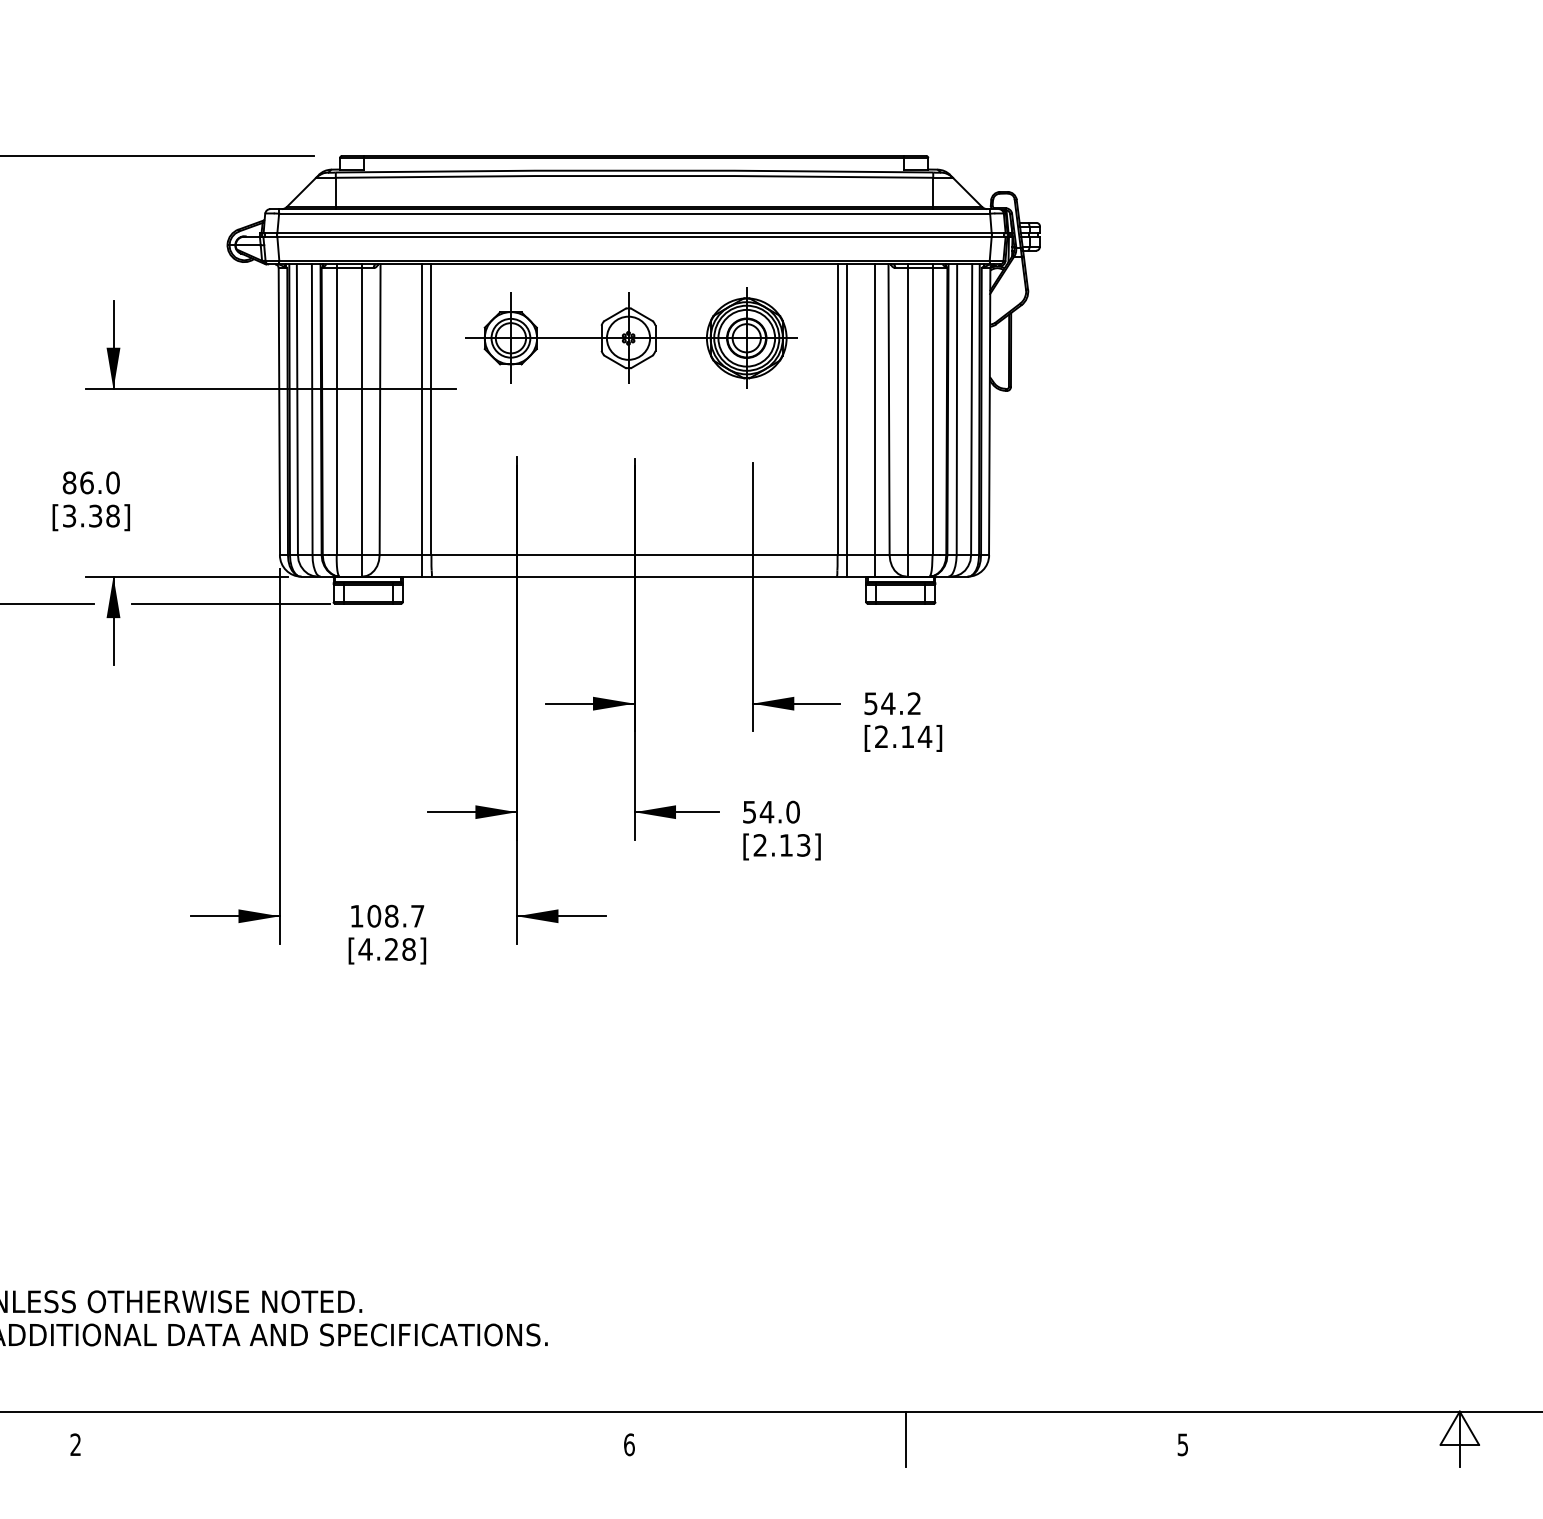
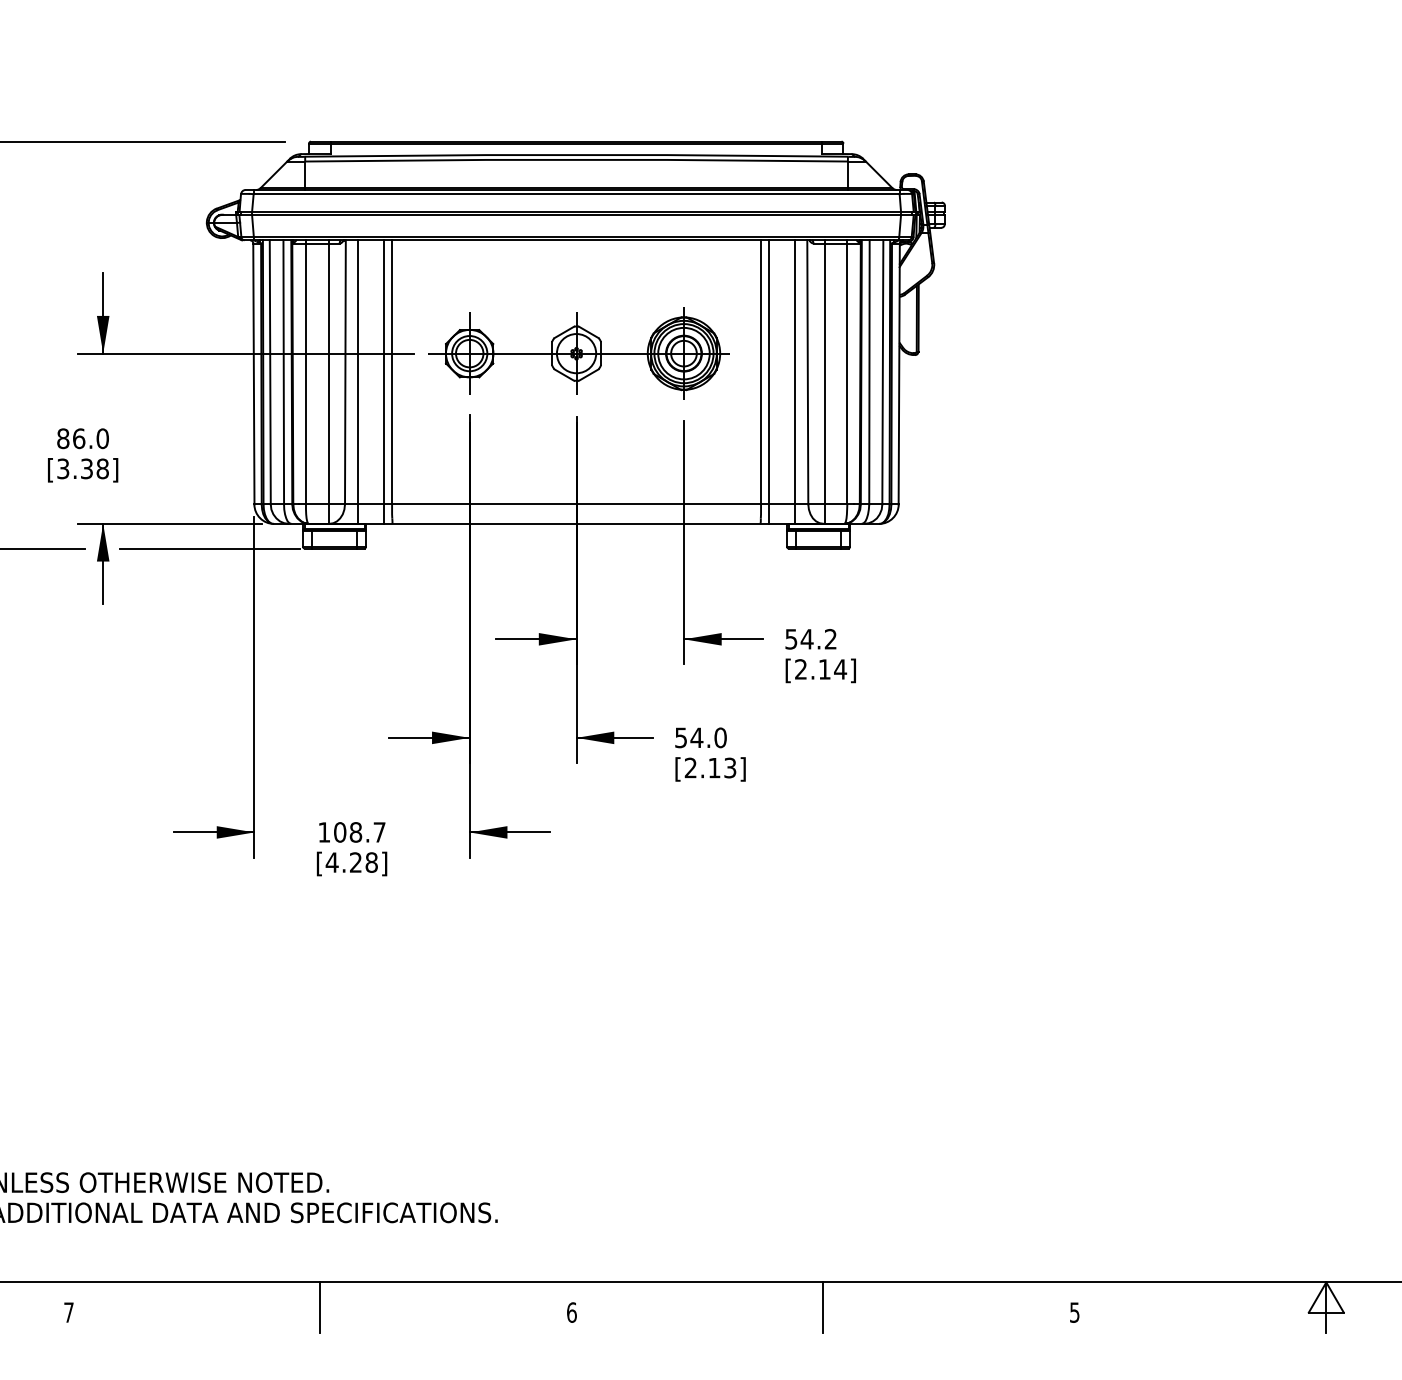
part: (631, 337) -> (579, 352), moved
line: (394, 420) -> (358, 382), added
line: (352, 1438) -> (320, 1306), added
text: (75, 1444) -> (68, 1312), 2 -> 7

